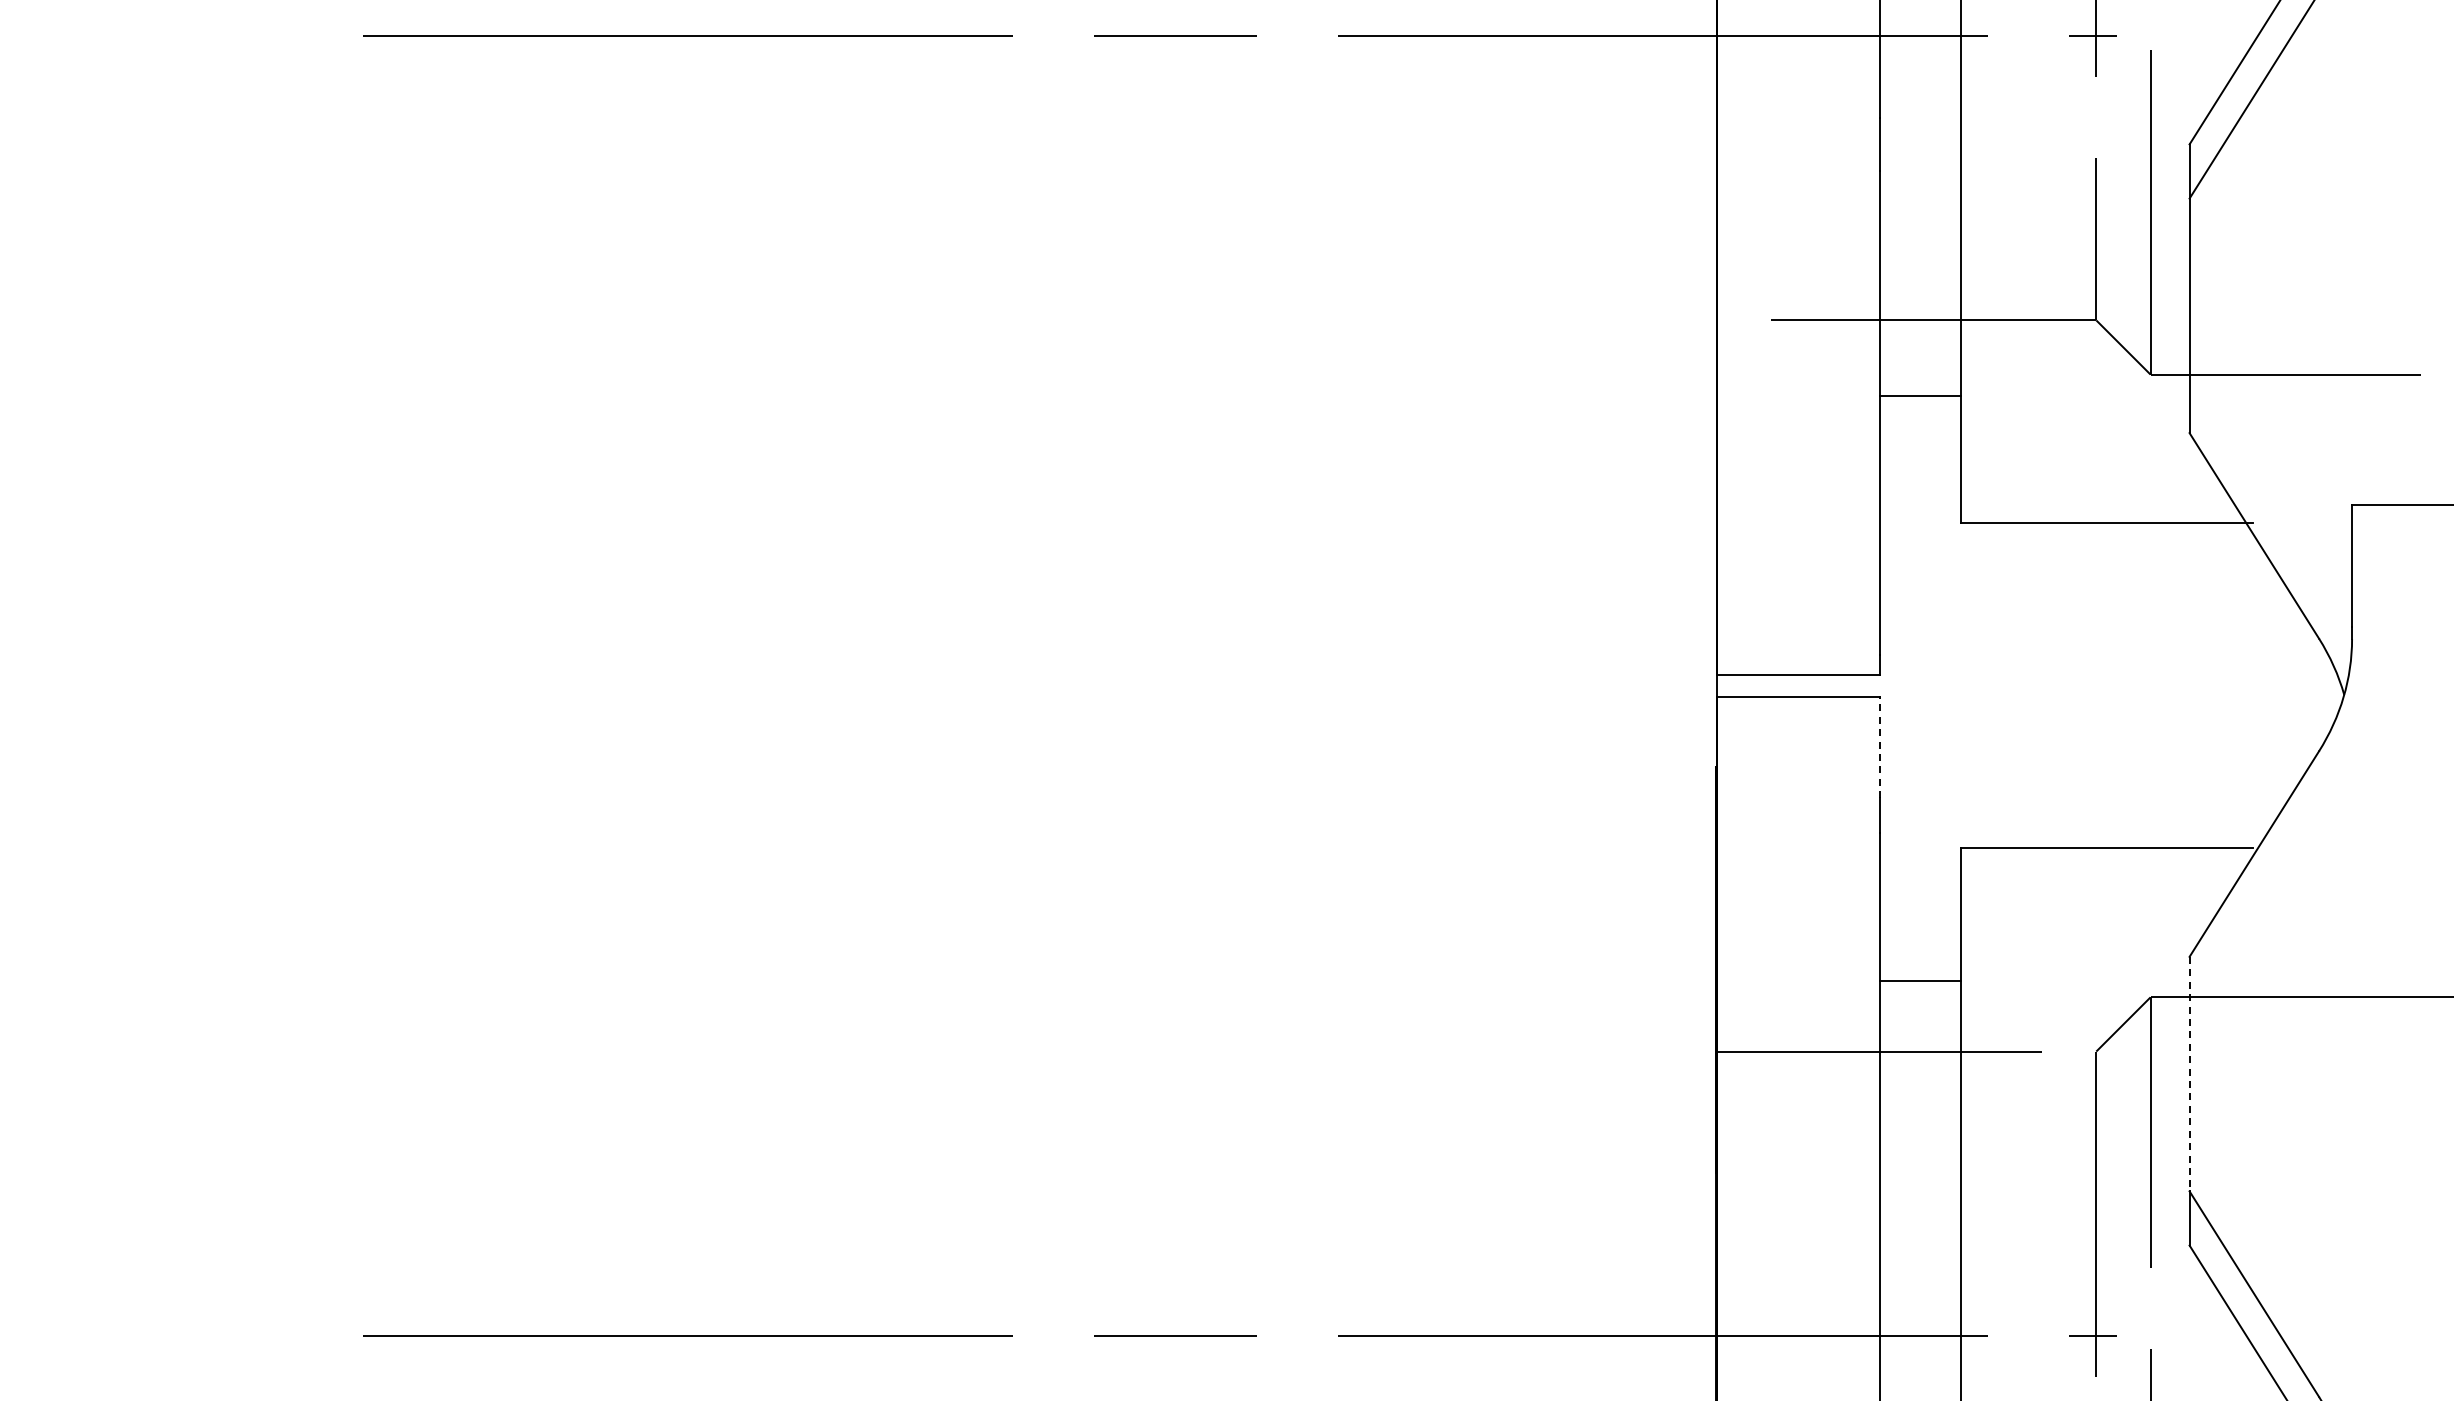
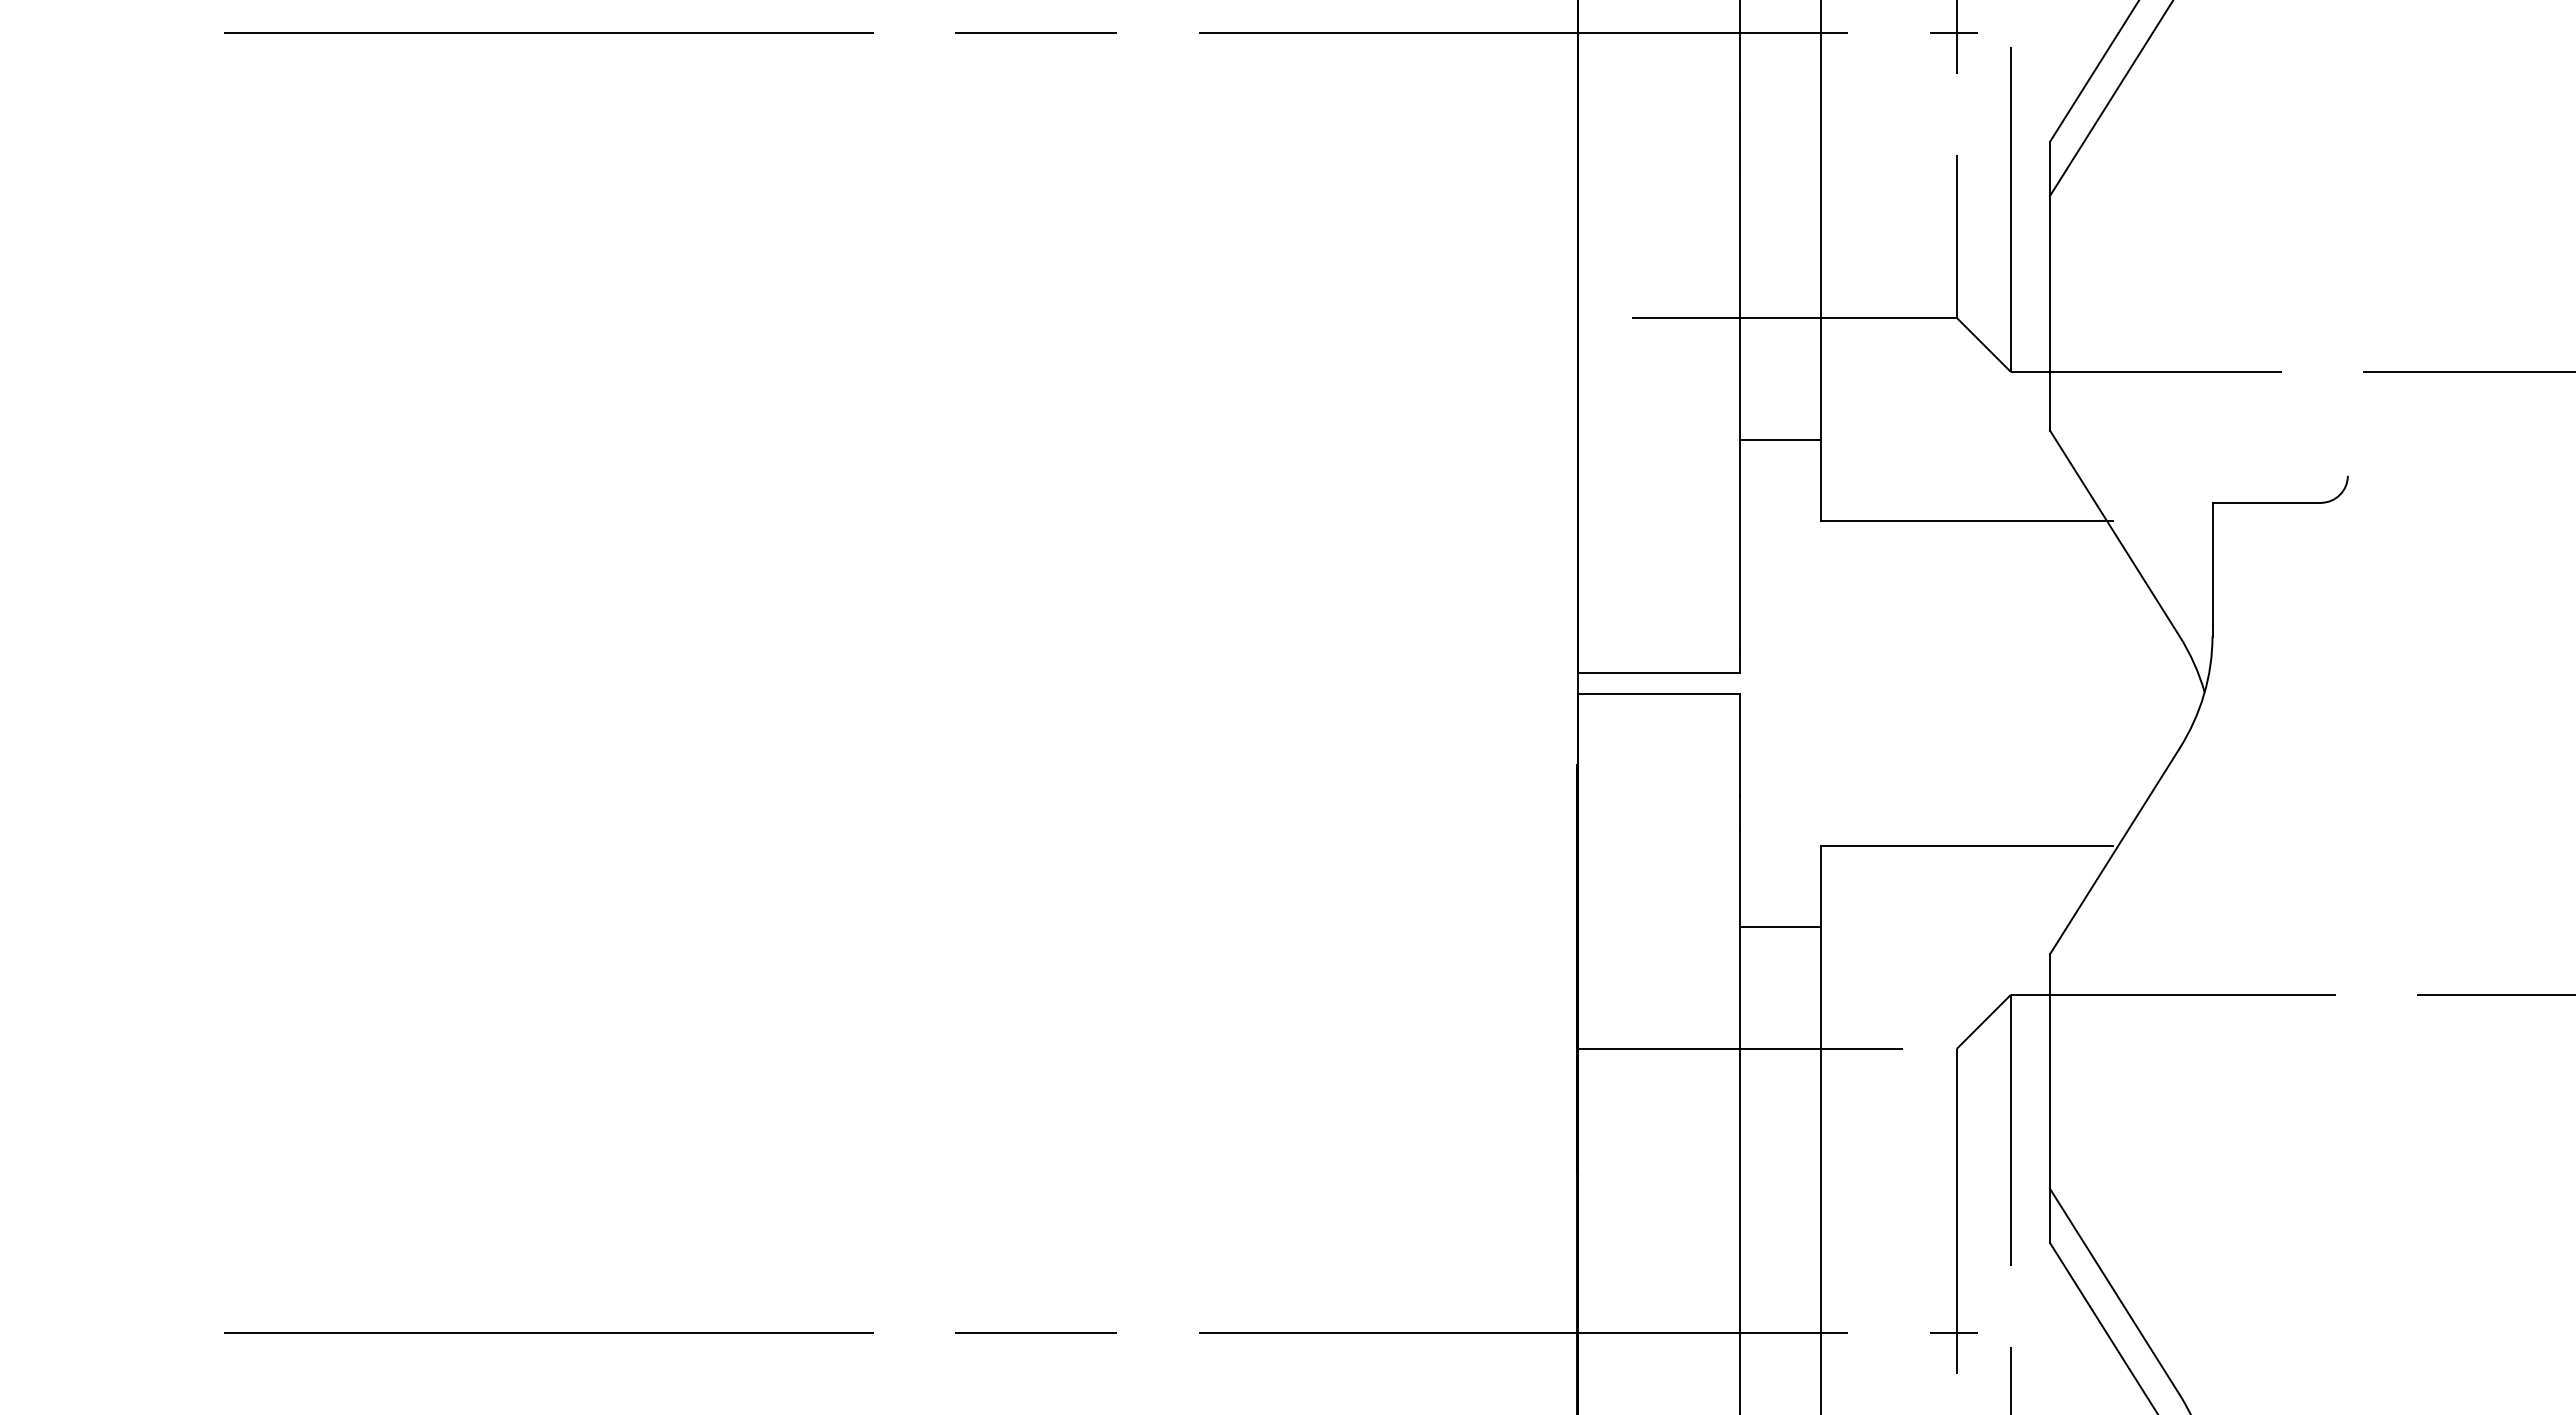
line: (1920, 396) -> (1780, 439), moved
line: (1880, 747) -> (1740, 744), dashed -> solid
line: (1920, 981) -> (1780, 927), moved
line: (2190, 1075) -> (2050, 1072), dashed -> solid

